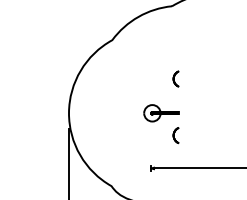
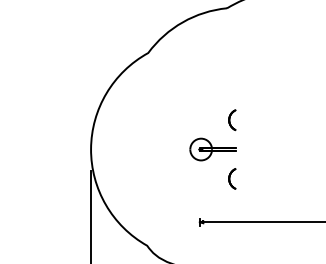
part: (175, 78) -> (231, 119), moved

